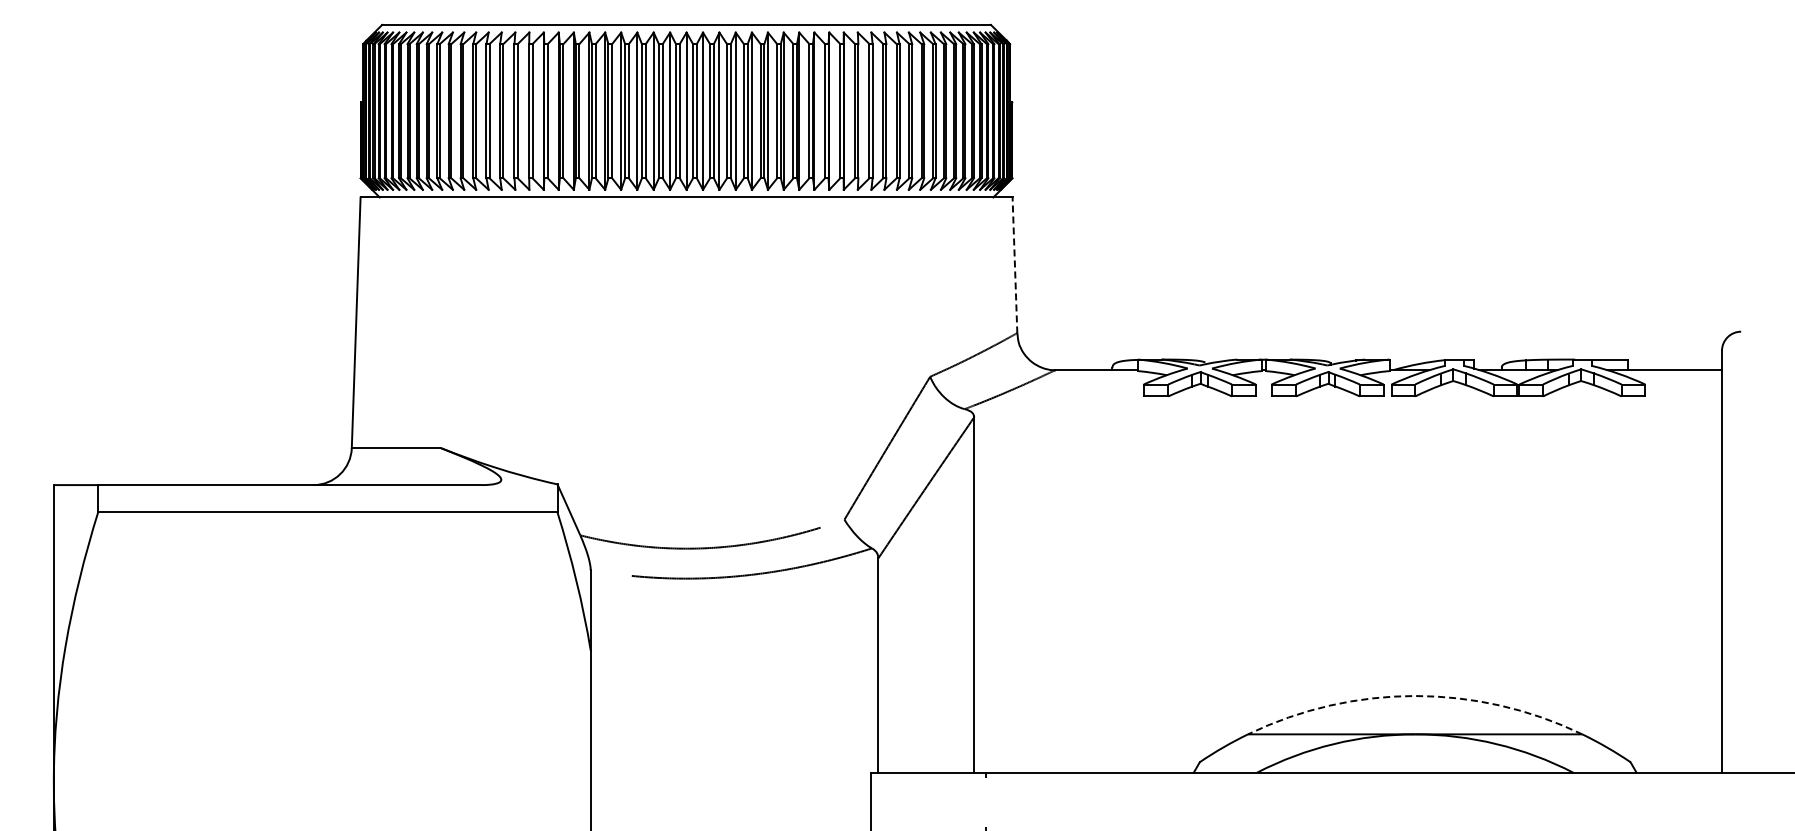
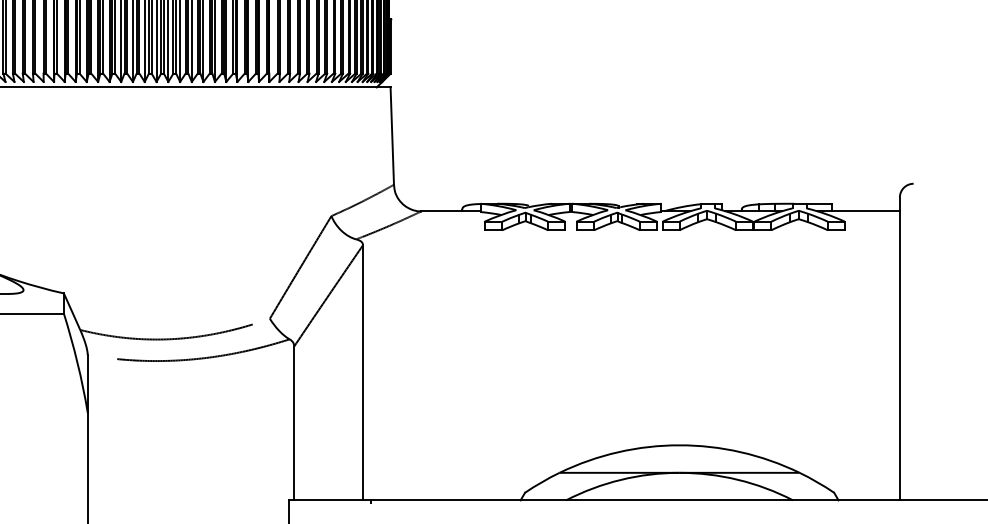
line: (1014, 264) -> (391, 135), dashed -> solid
arc: (1415, 696) -> (679, 445), dashed -> solid

